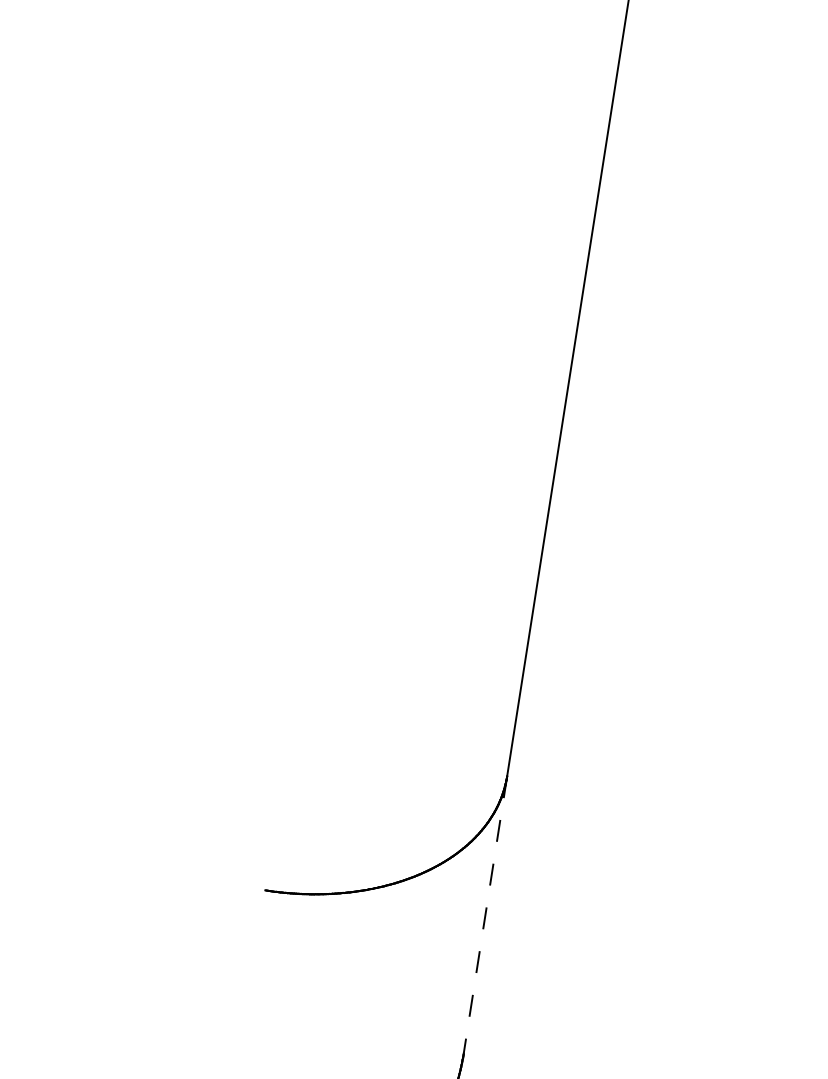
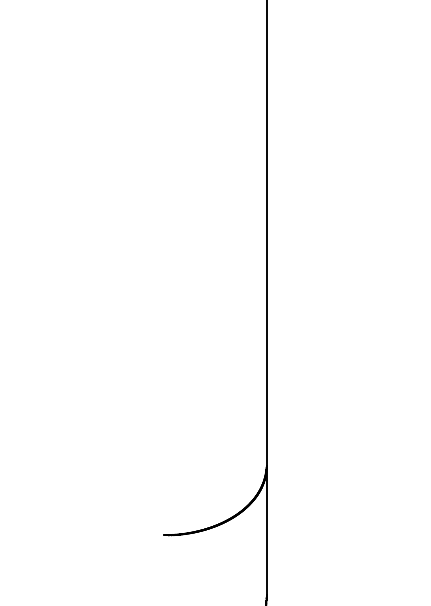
line: (485, 914) -> (266, 530), dashed -> solid

